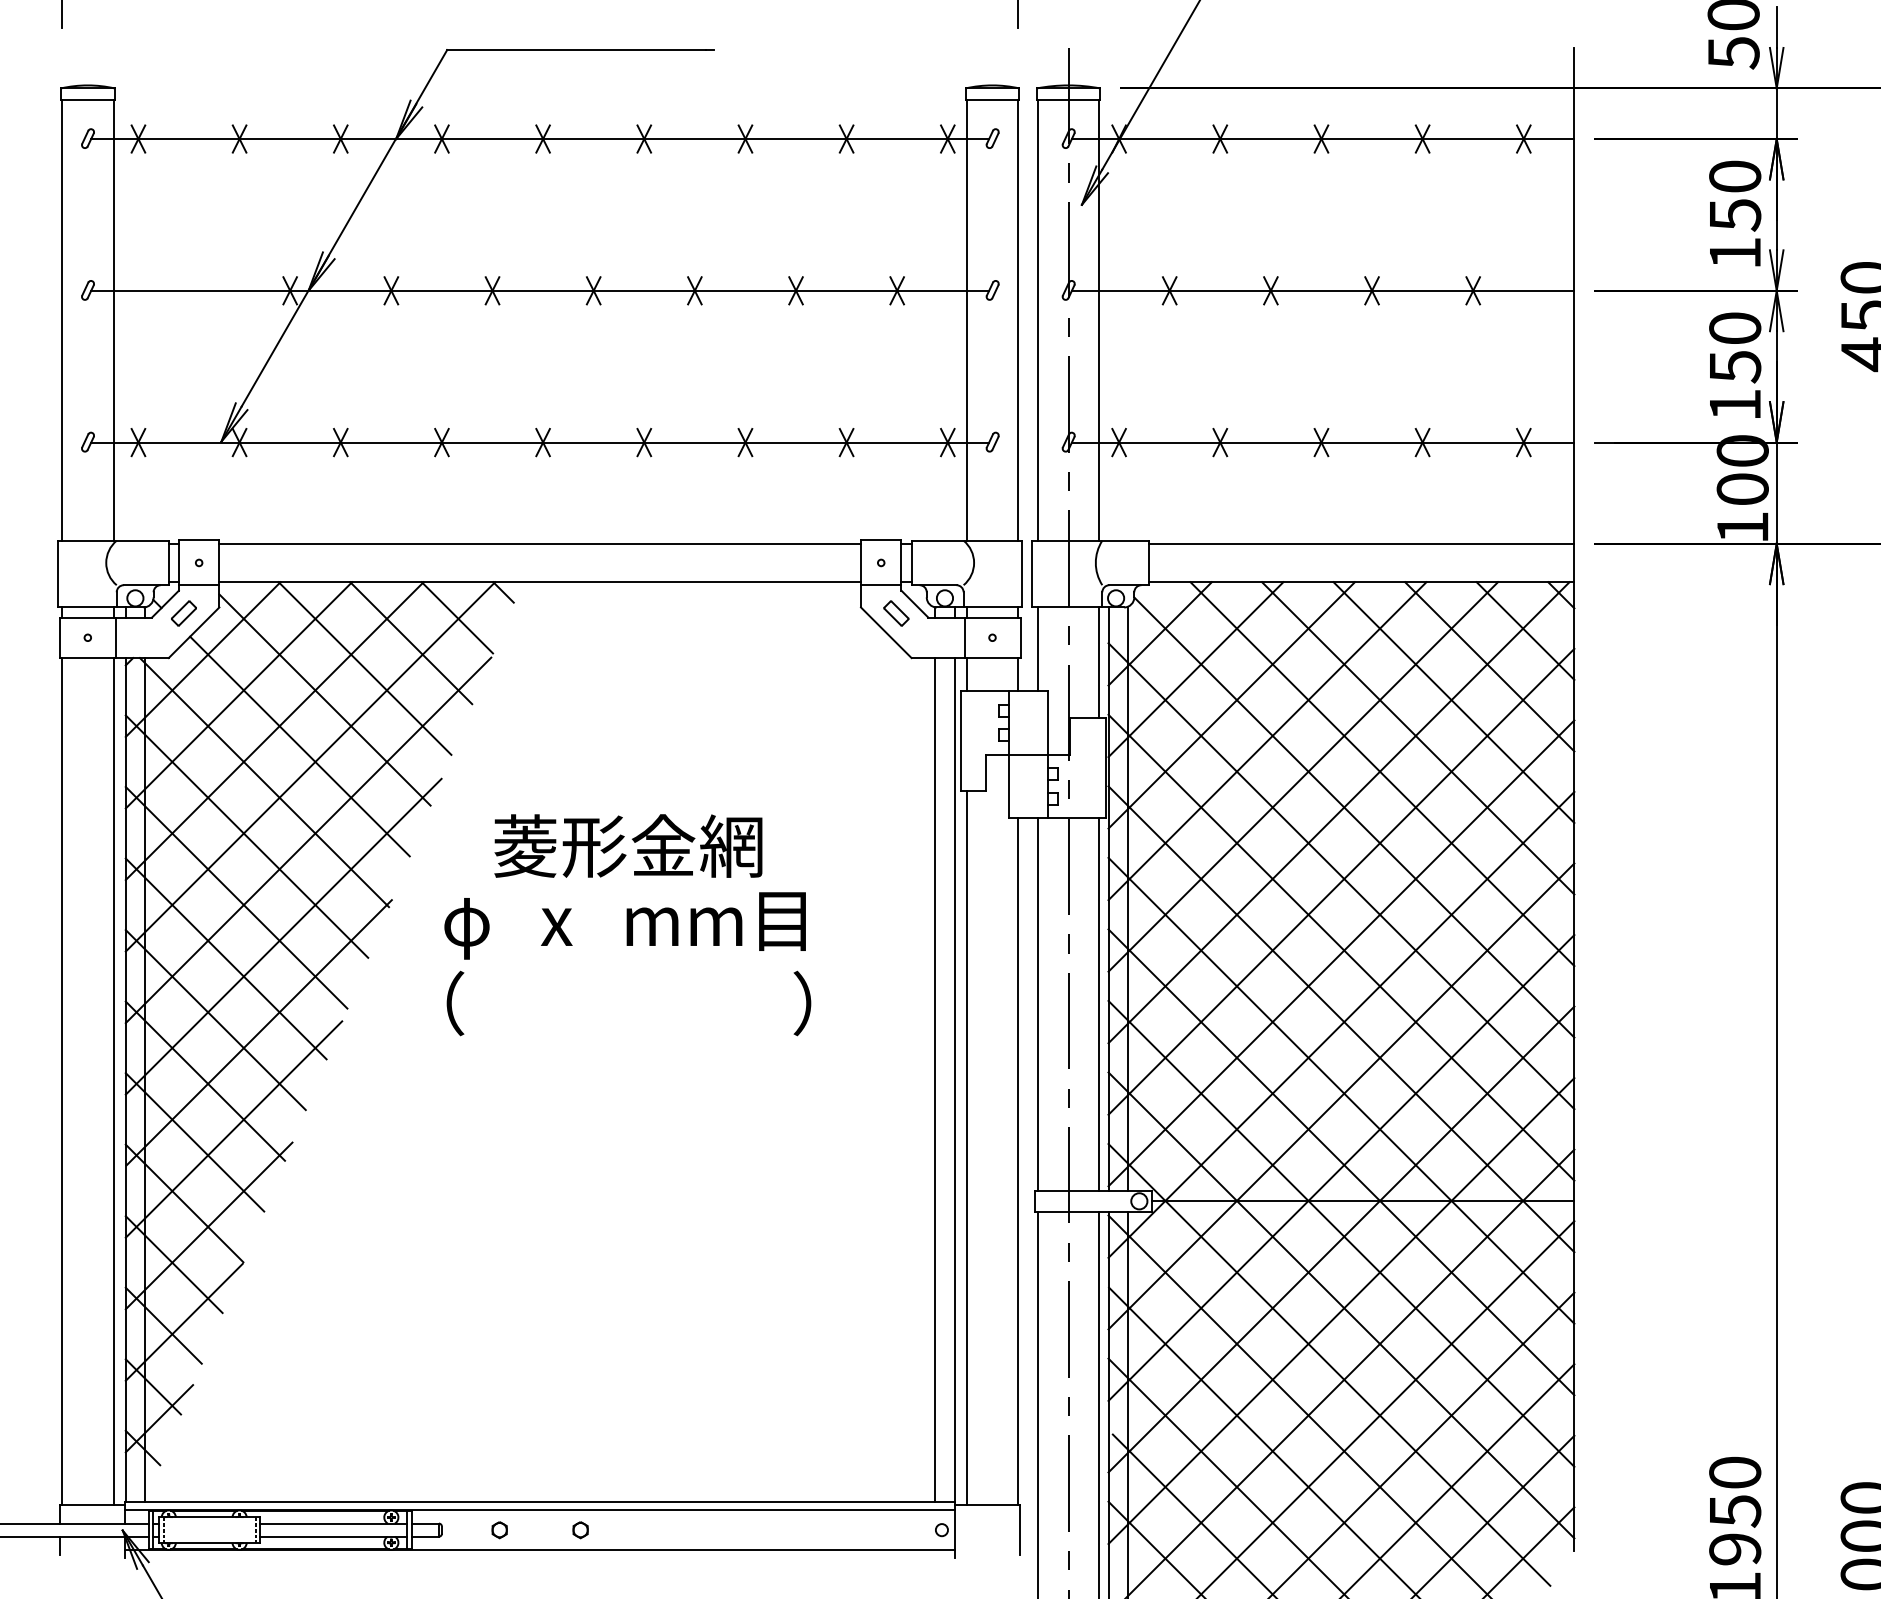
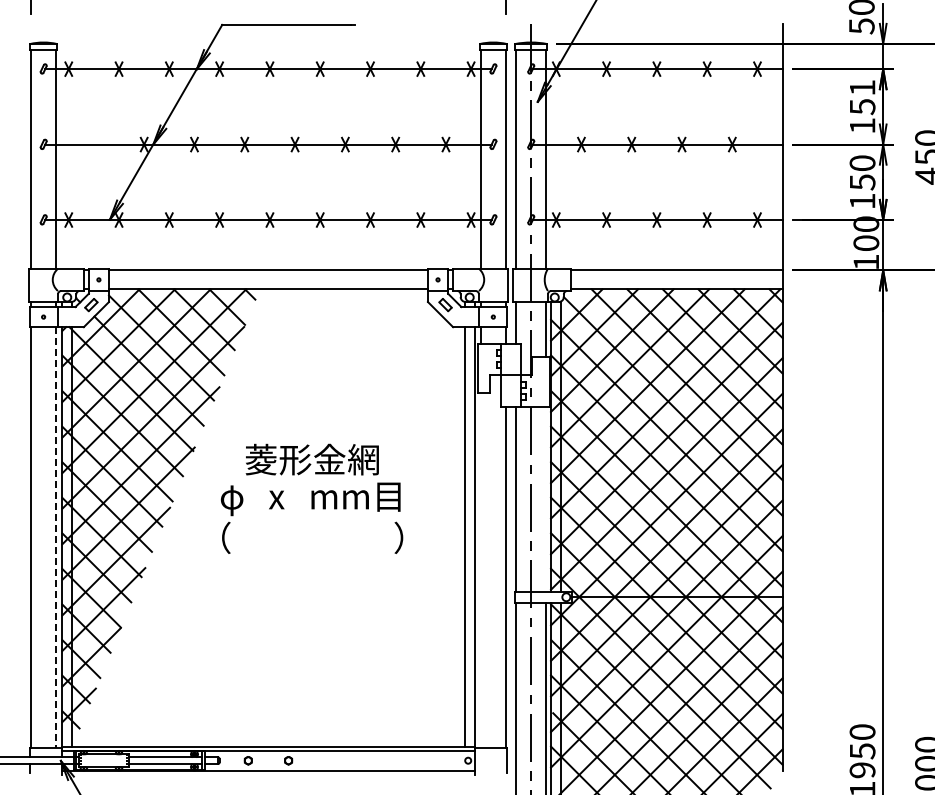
text: (1735, 175) -> (862, 87), 150 -> 151
text: (628, 924) -> (312, 498), moved
line: (1099, 1002) -> (546, 498), removed
line: (113, 1083) -> (56, 538), solid -> dashed
line: (966, 1147) -> (480, 570), removed

